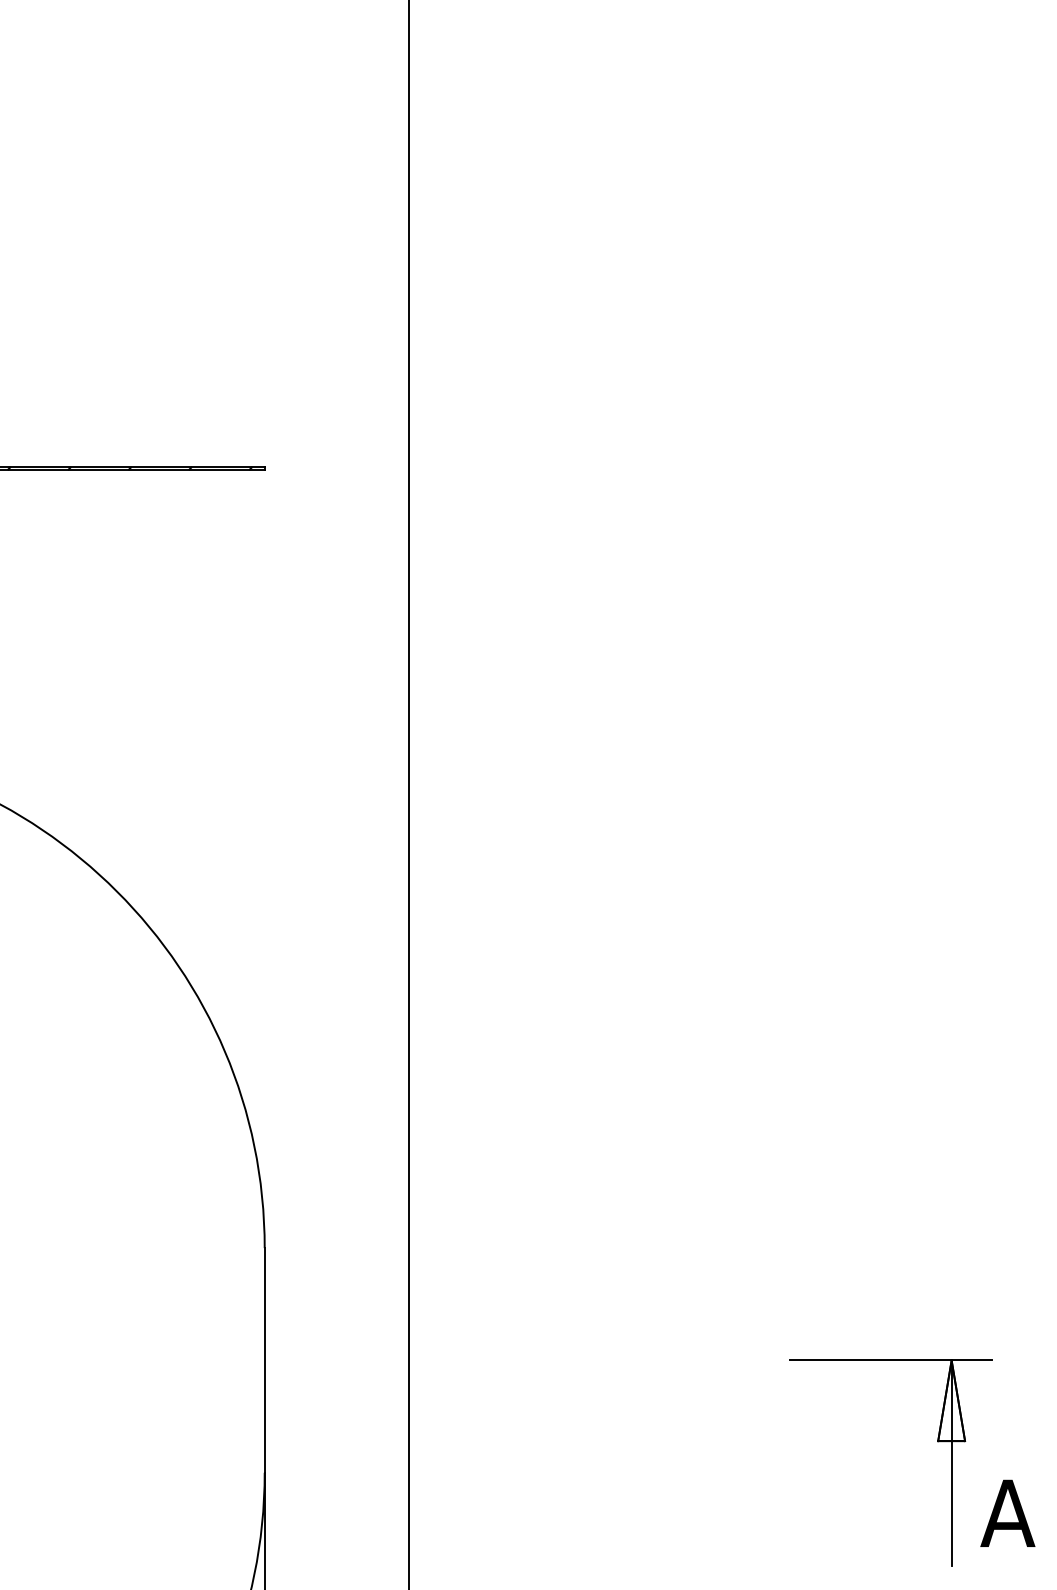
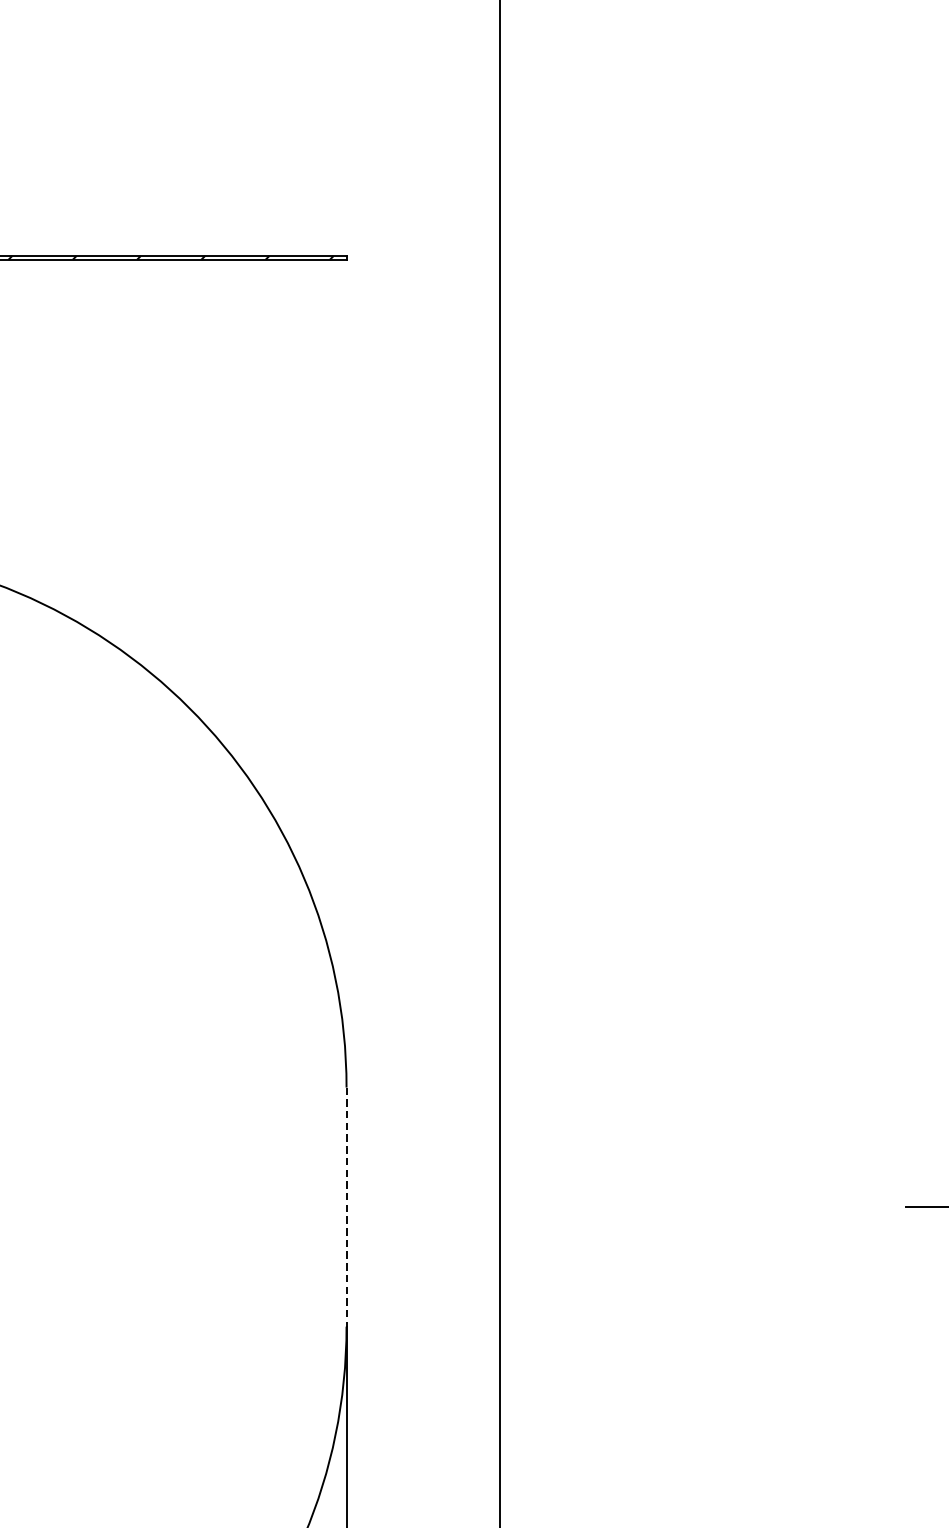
line: (264, 1360) -> (346, 1207), solid -> dashed

